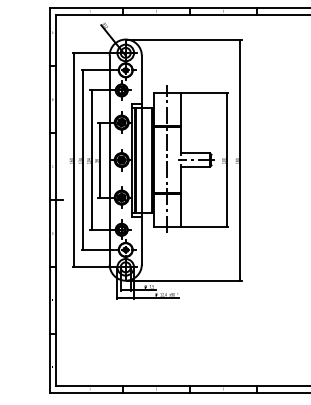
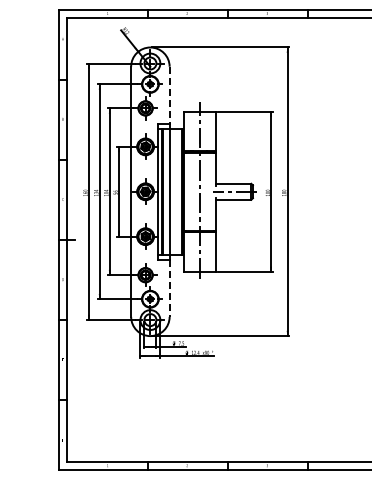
line: (141, 79) -> (169, 95), solid -> dashed
line: (141, 240) -> (169, 288), solid -> dashed

